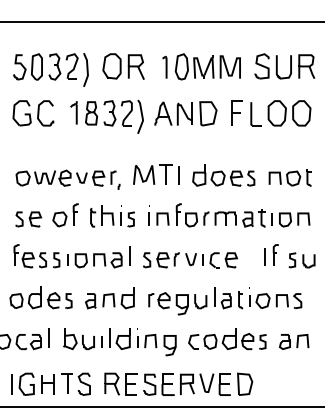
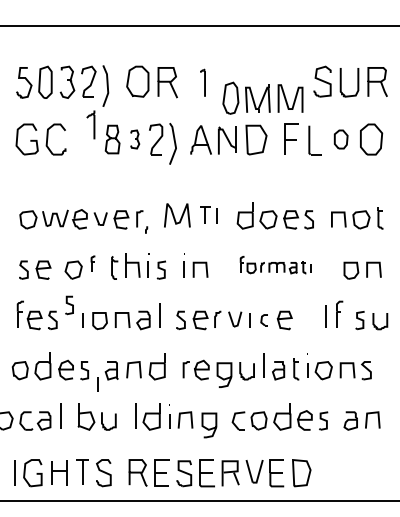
part: (207, 66) -> (262, 97), moved
part: (73, 112) -> (90, 124), moved
part: (109, 113) -> (134, 139), size x0.6
part: (276, 113) -> (340, 139), size x0.6
part: (169, 175) -> (208, 215), size x0.7
part: (75, 214) -> (92, 263), size x0.6
part: (223, 214) -> (275, 264), size x0.6
part: (214, 259) -> (264, 319), size x0.6
part: (56, 260) -> (69, 305), moved
line: (101, 342) -> (97, 384), moved

